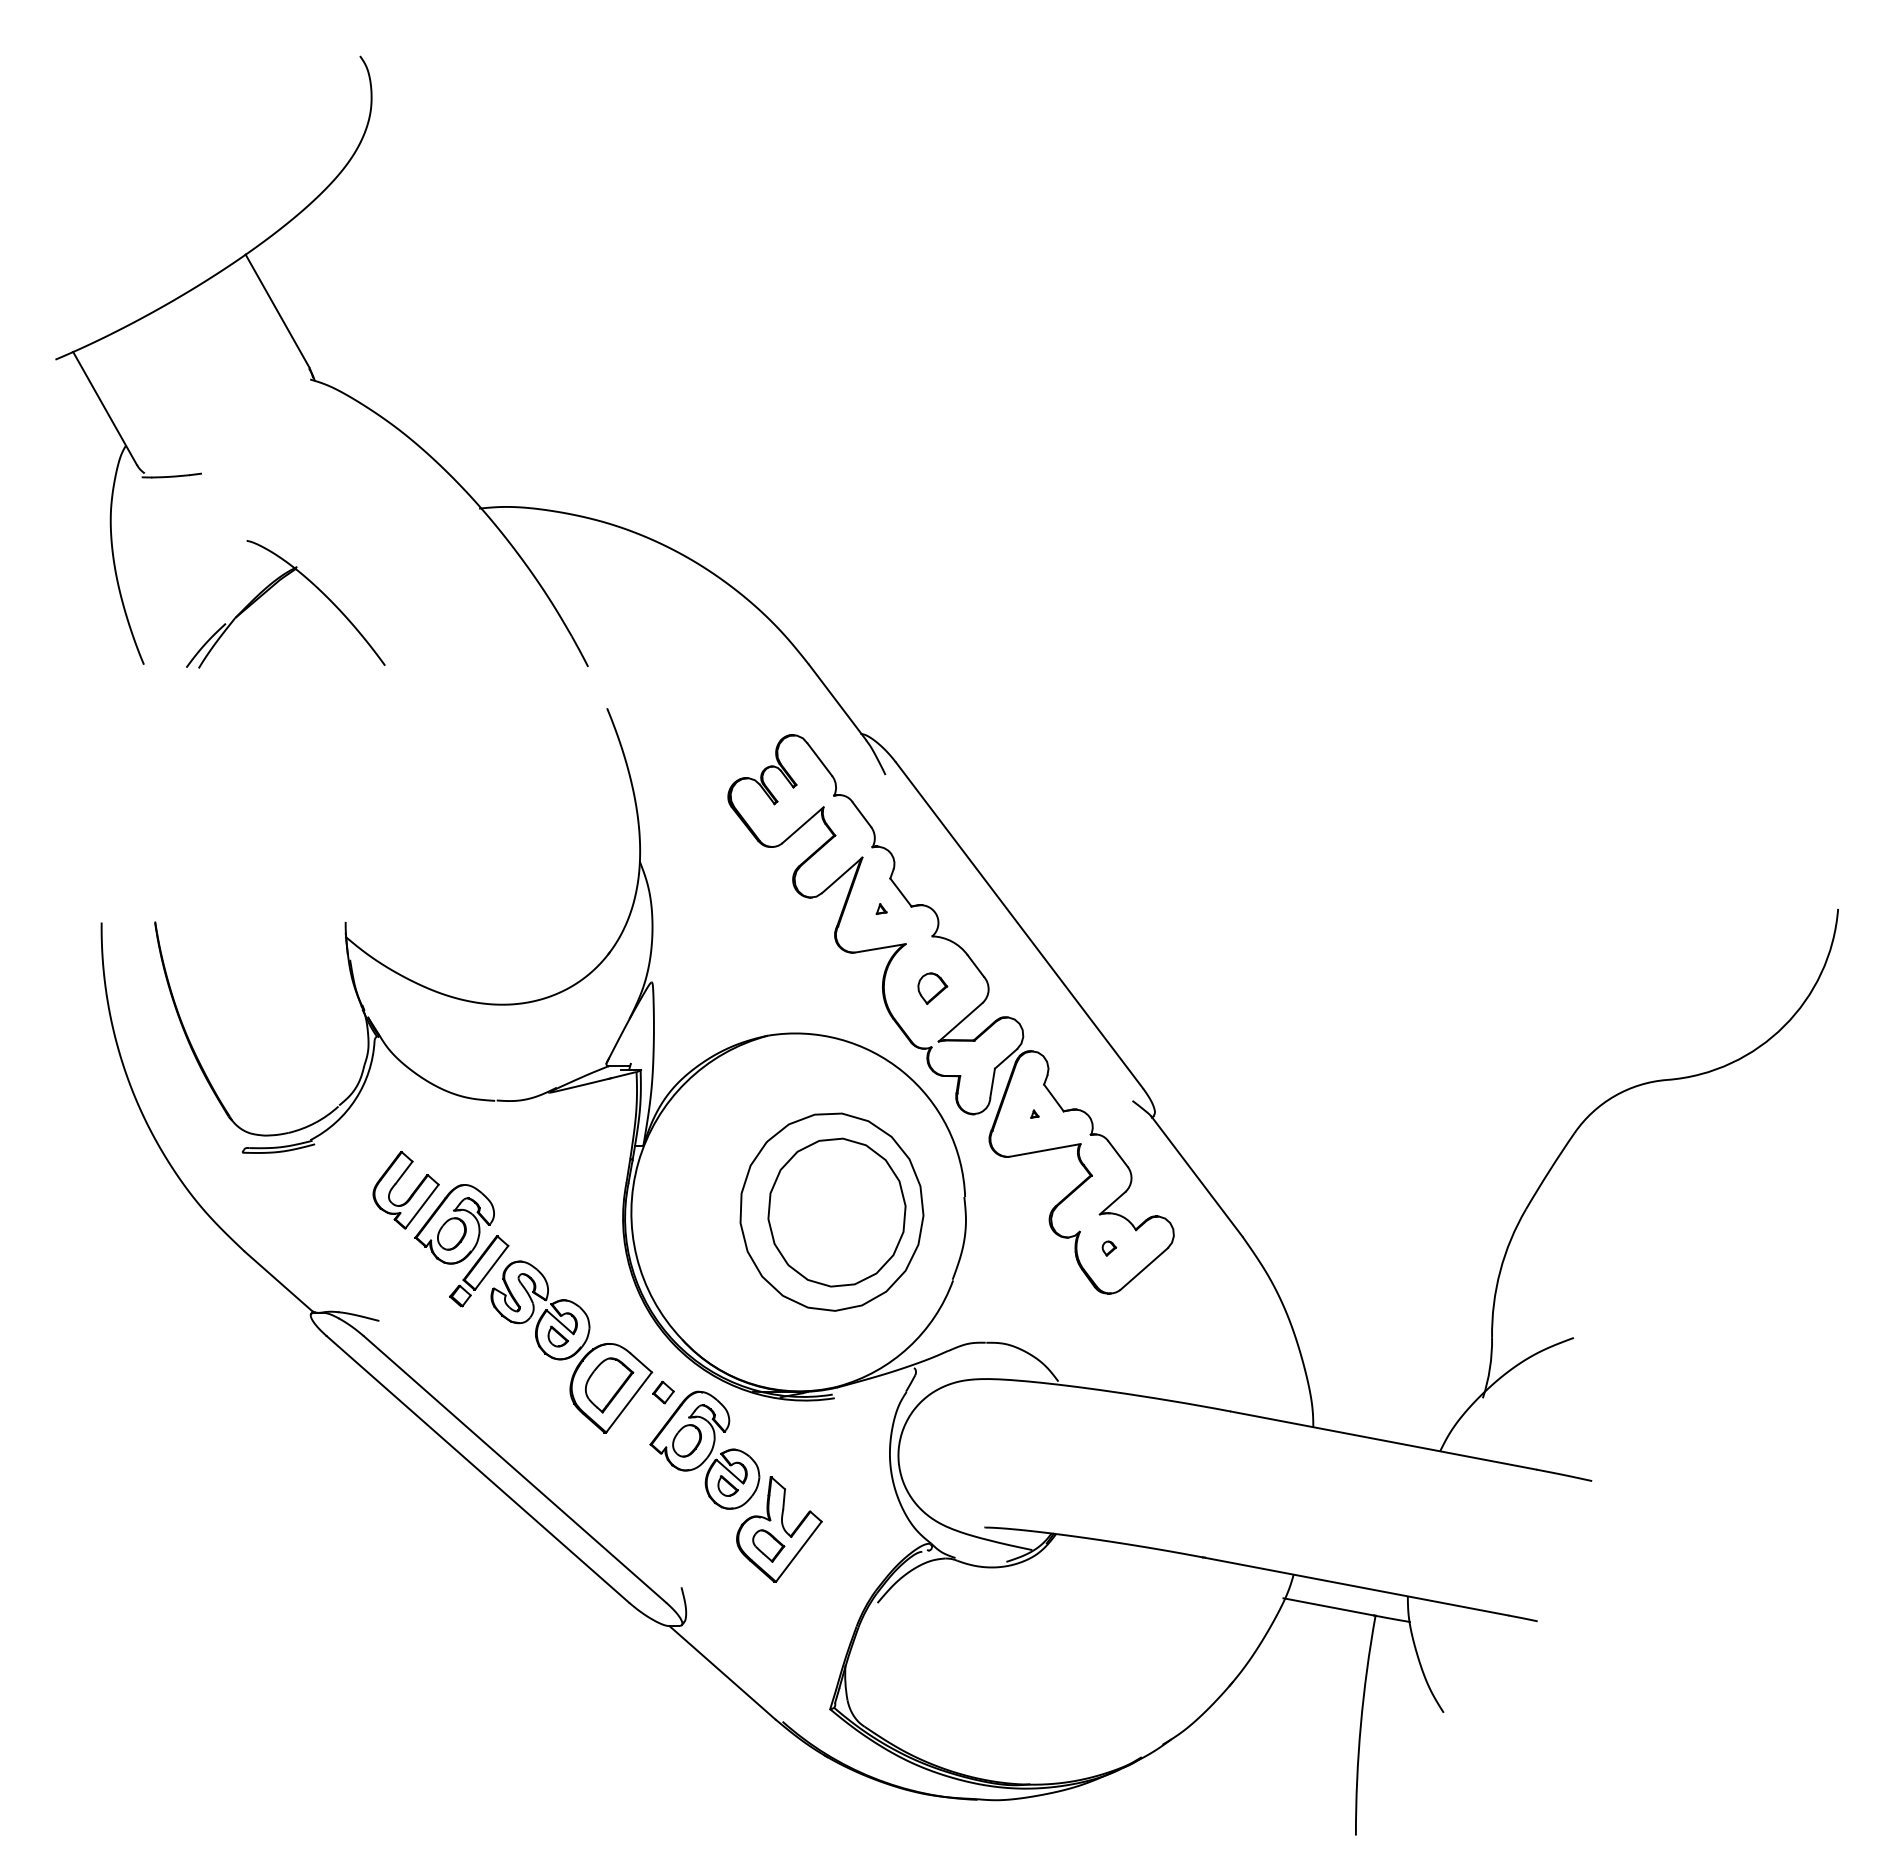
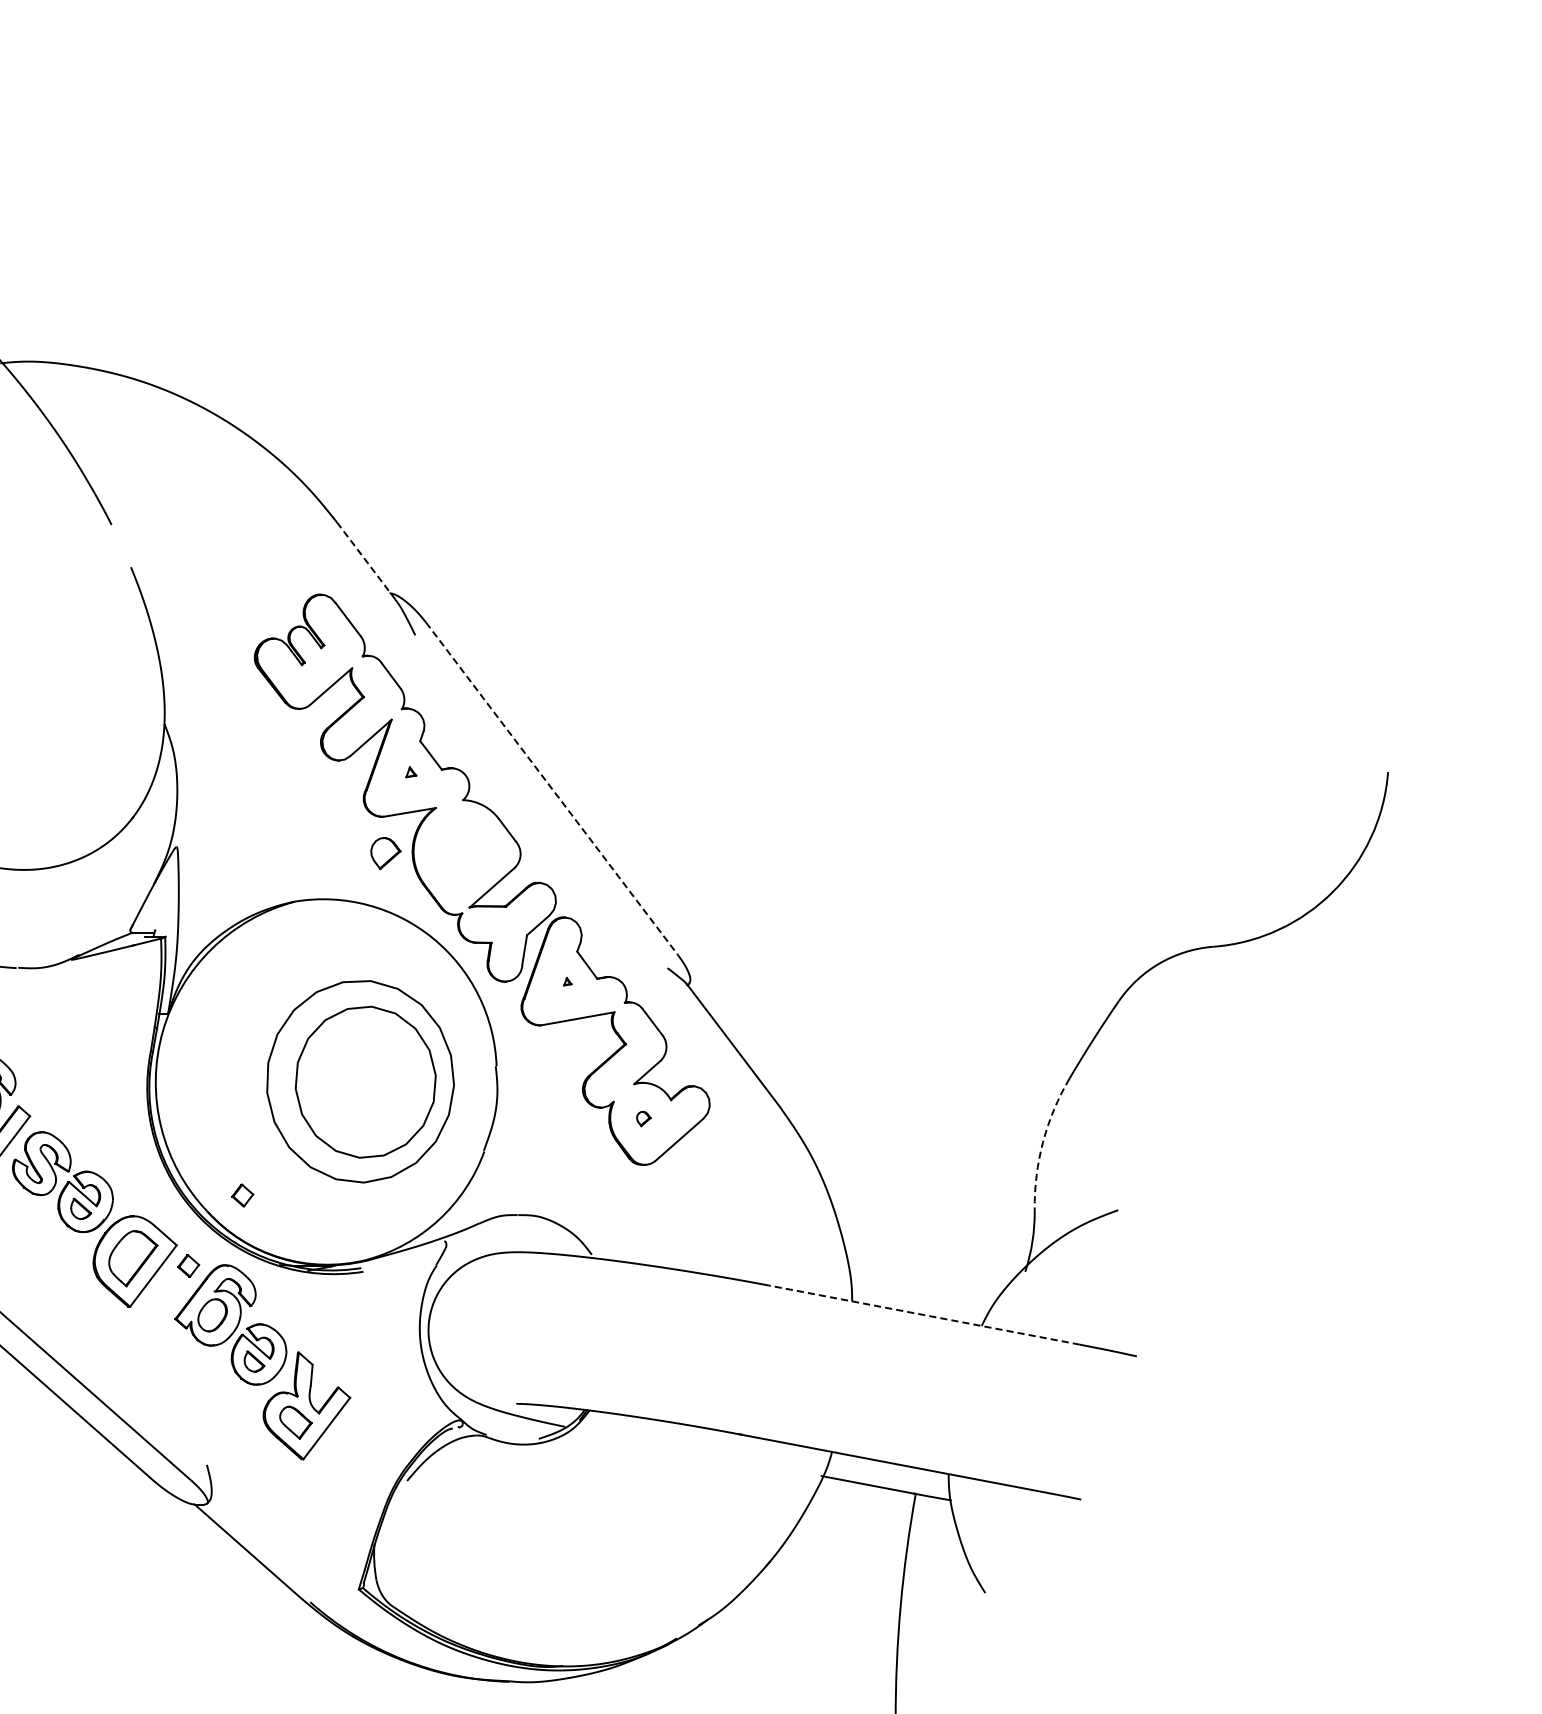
line: (837, 702) -> (366, 561), solid -> dashed
line: (1019, 925) -> (552, 789), solid -> dashed
part: (932, 988) -> (385, 853), moved
arc: (1500, 1271) -> (1043, 1142), solid -> dashed
part: (716, 1323) -> (242, 1195), added
line: (1383, 1440) -> (923, 1314), solid -> dashed

